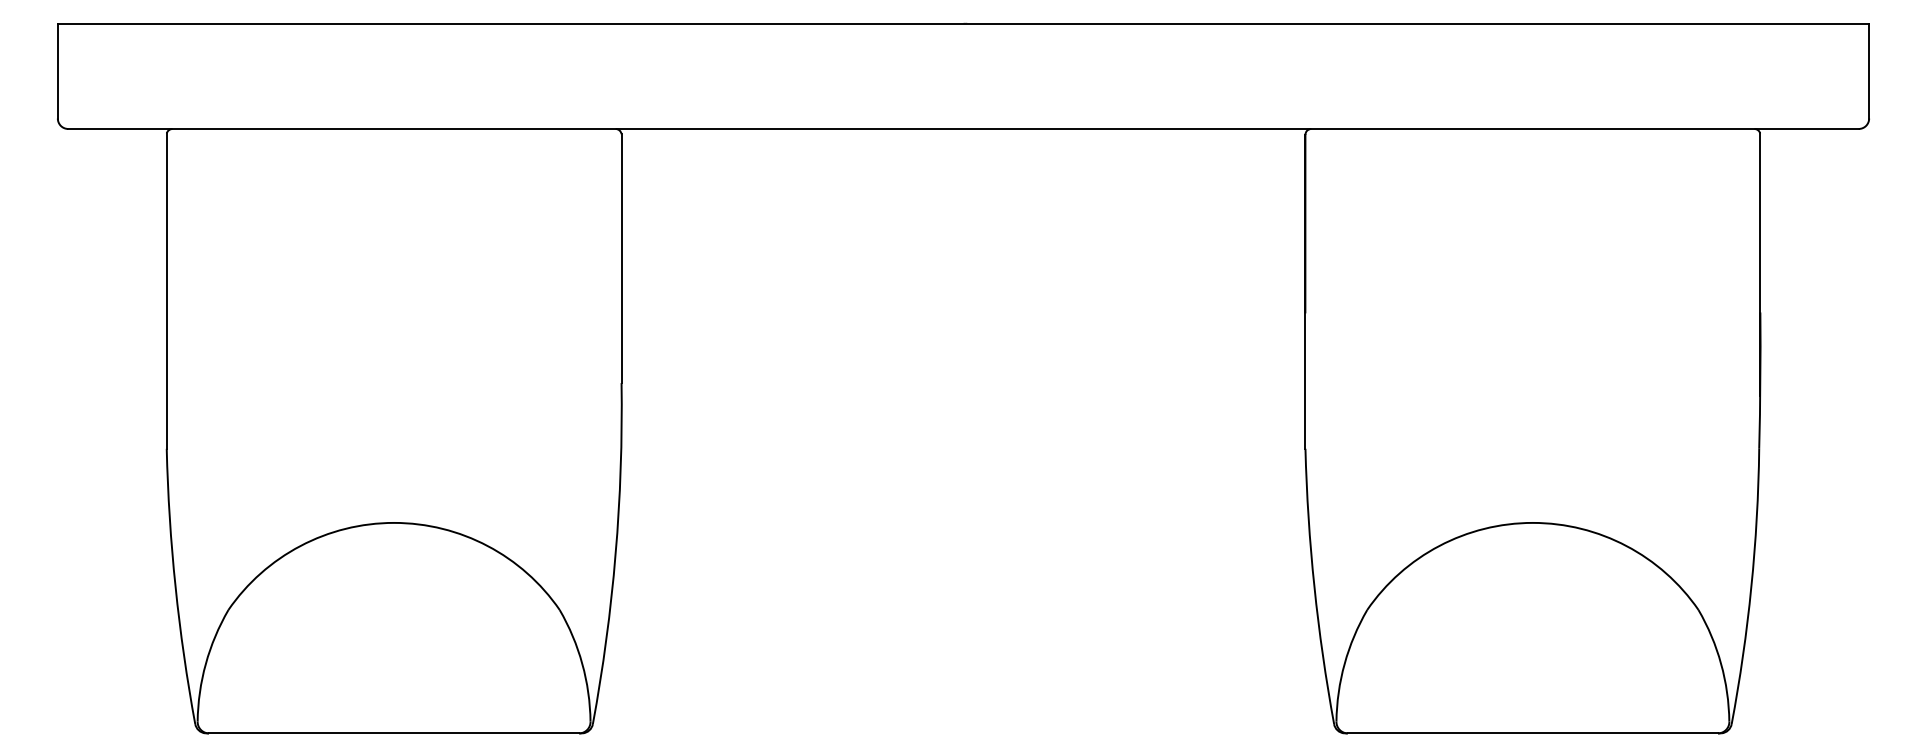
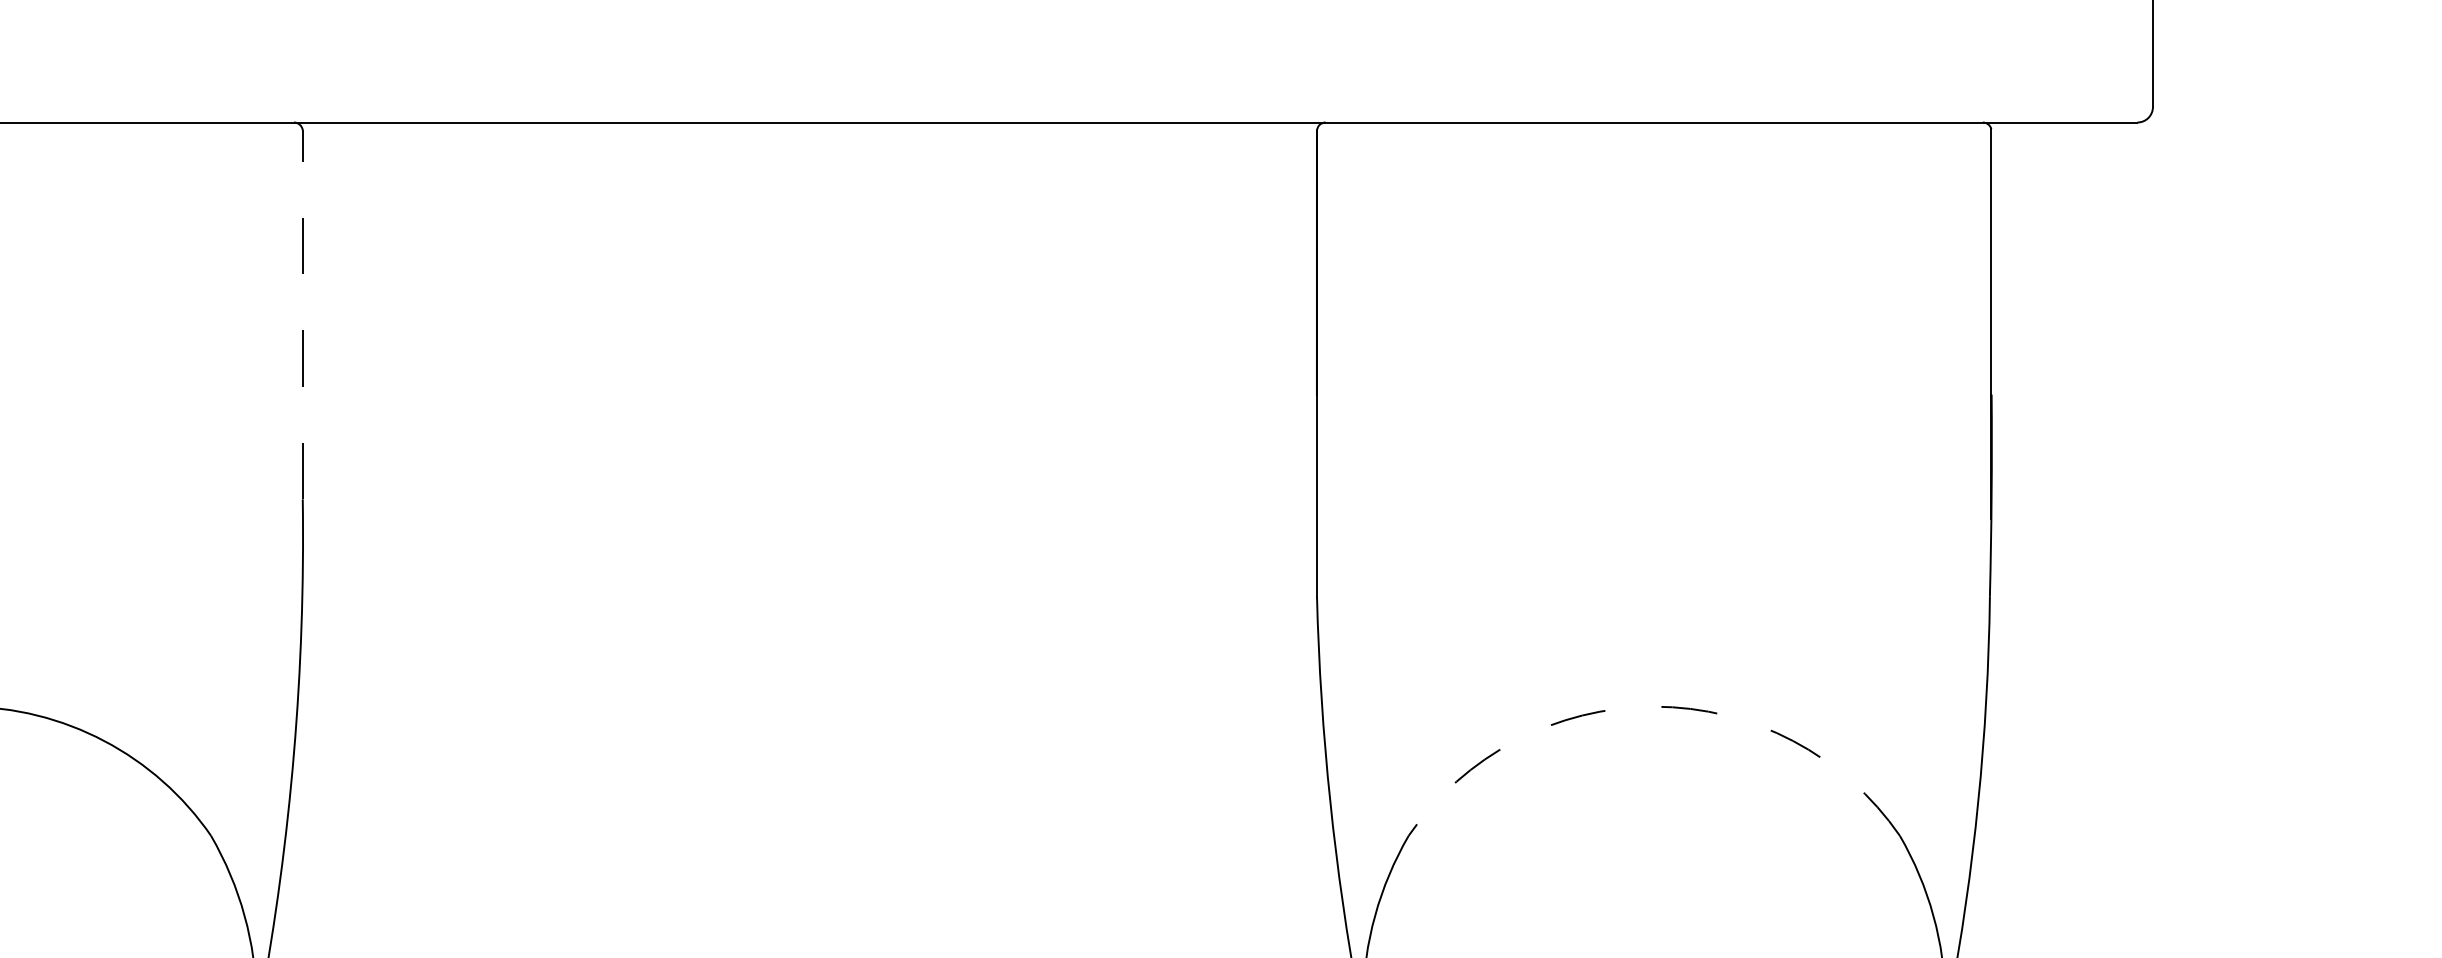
line: (621, 258) -> (302, 314), solid -> dashed
arc: (1532, 522) -> (1653, 706), solid -> dashed

